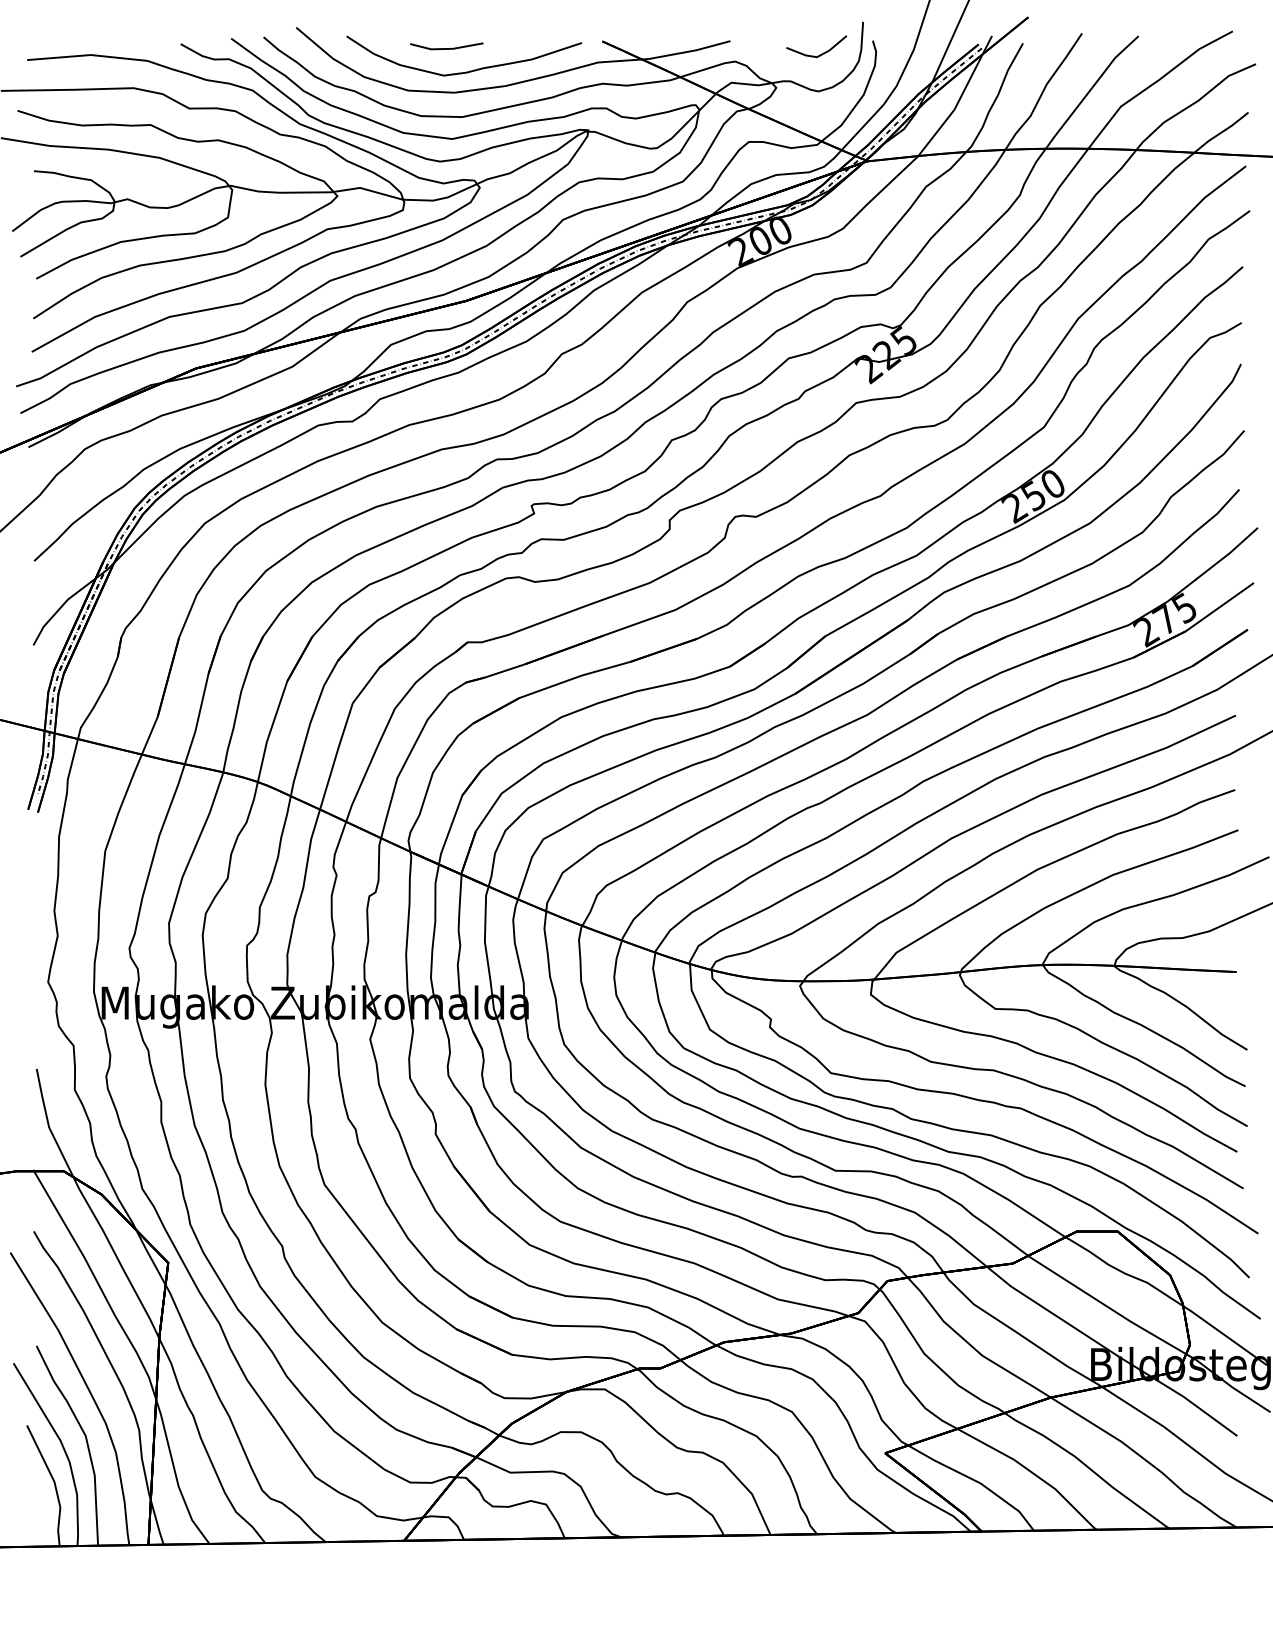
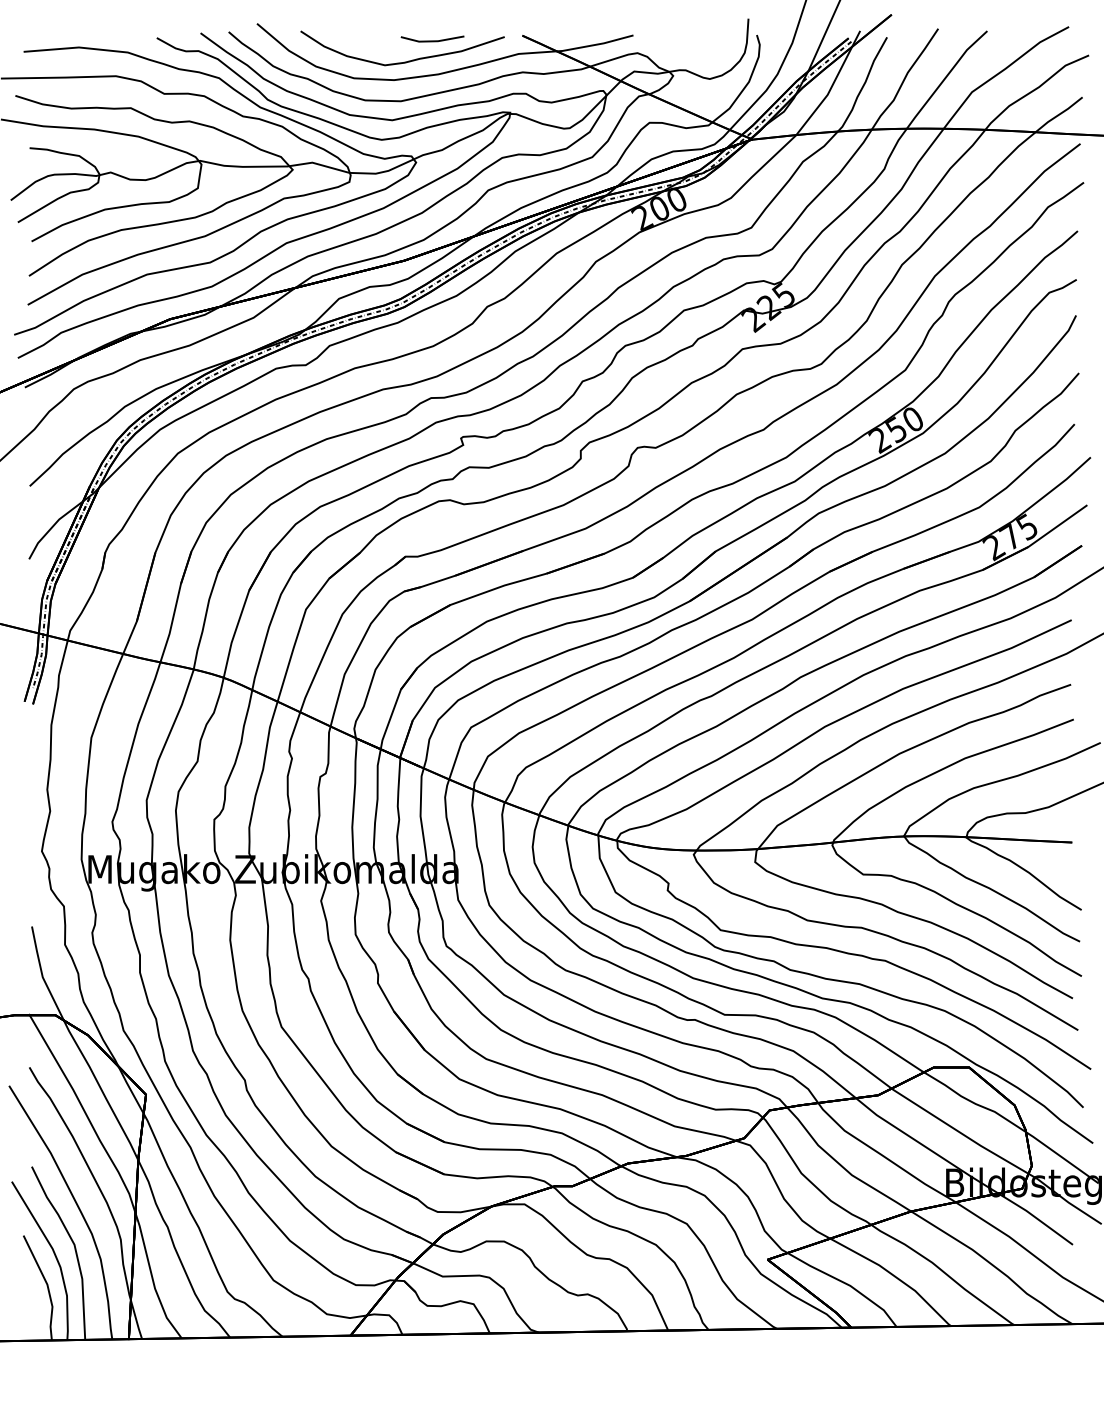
line: (446, 48) -> (432, 40), moved
line: (819, 54) -> (710, 47), removed

